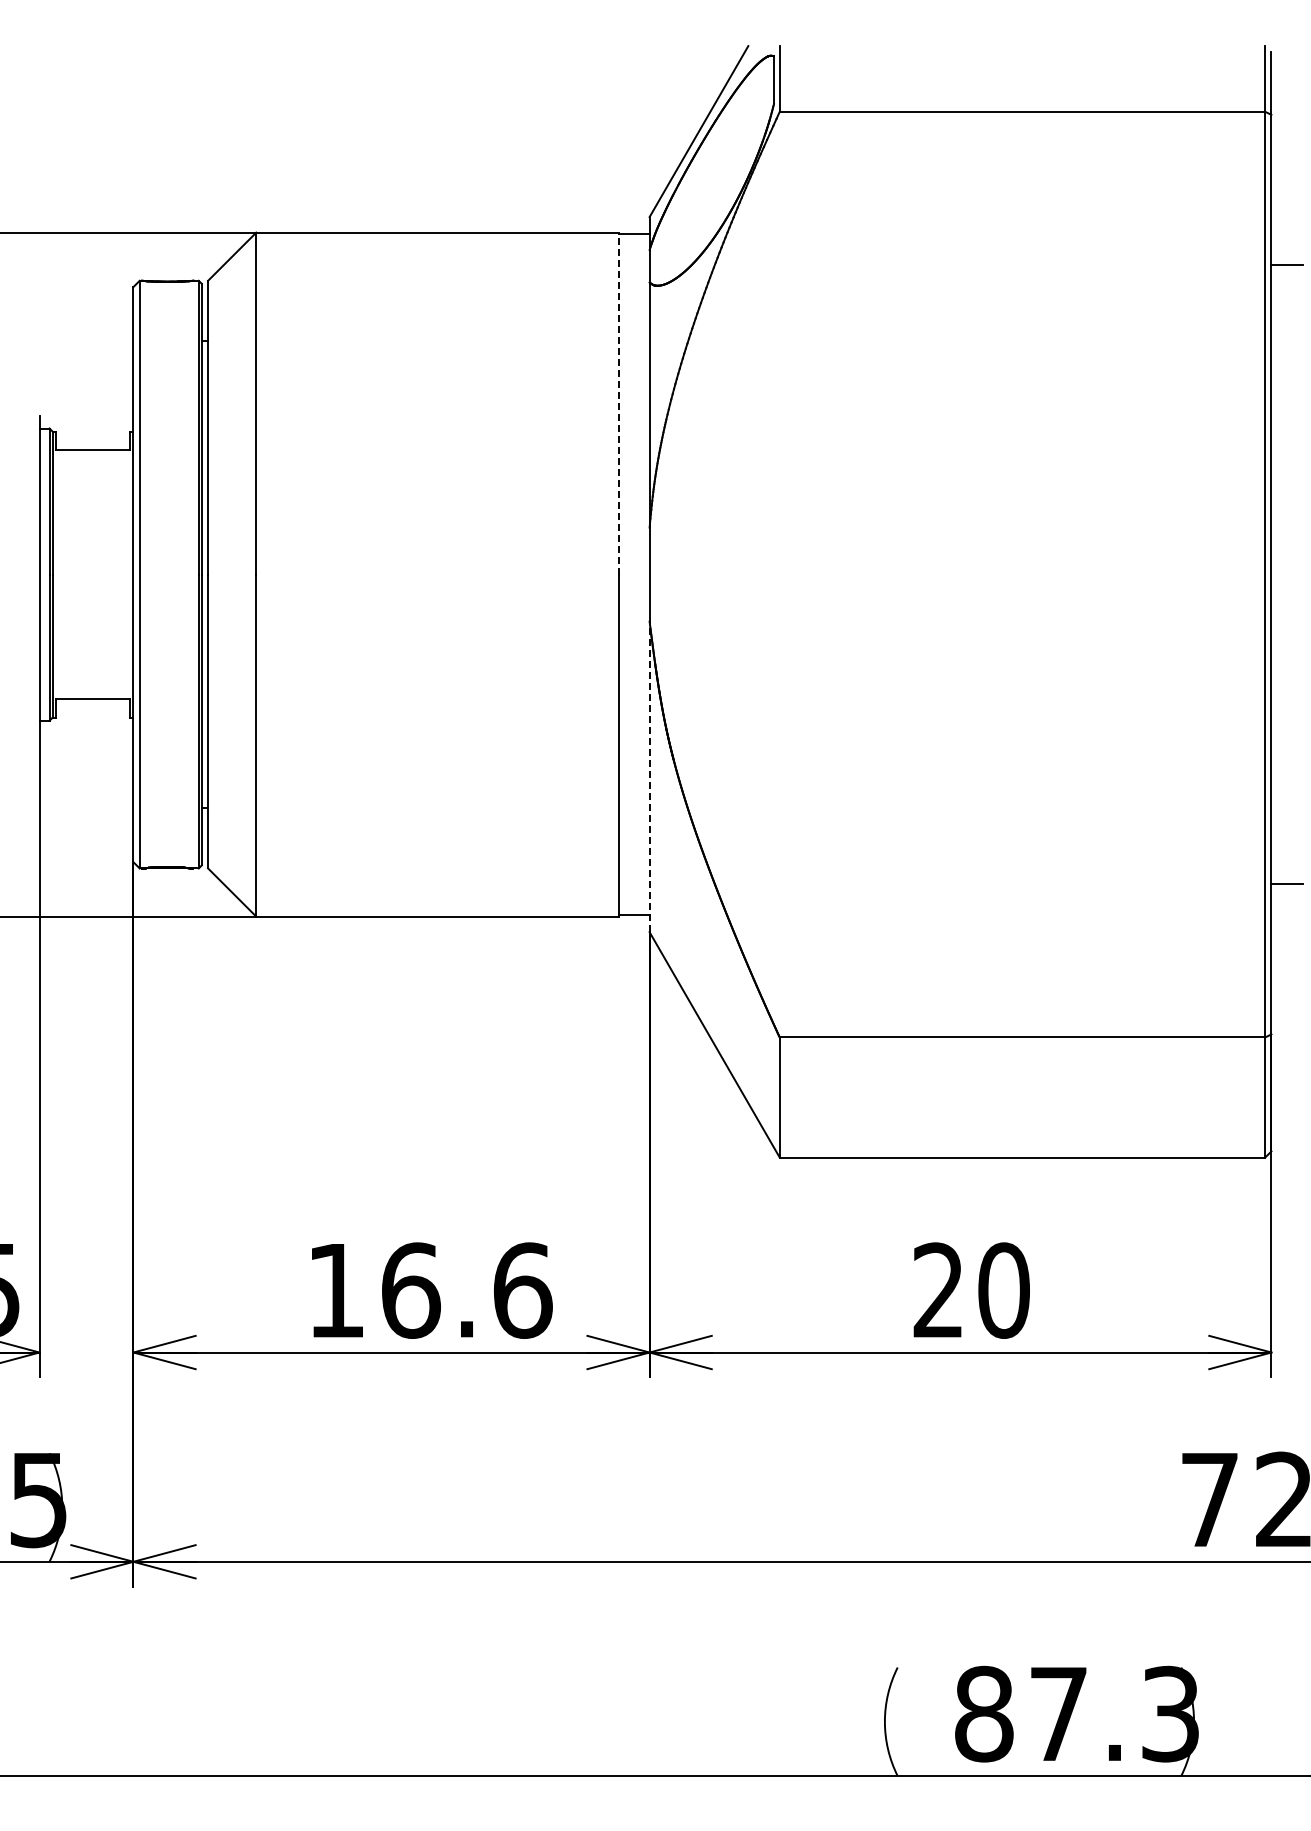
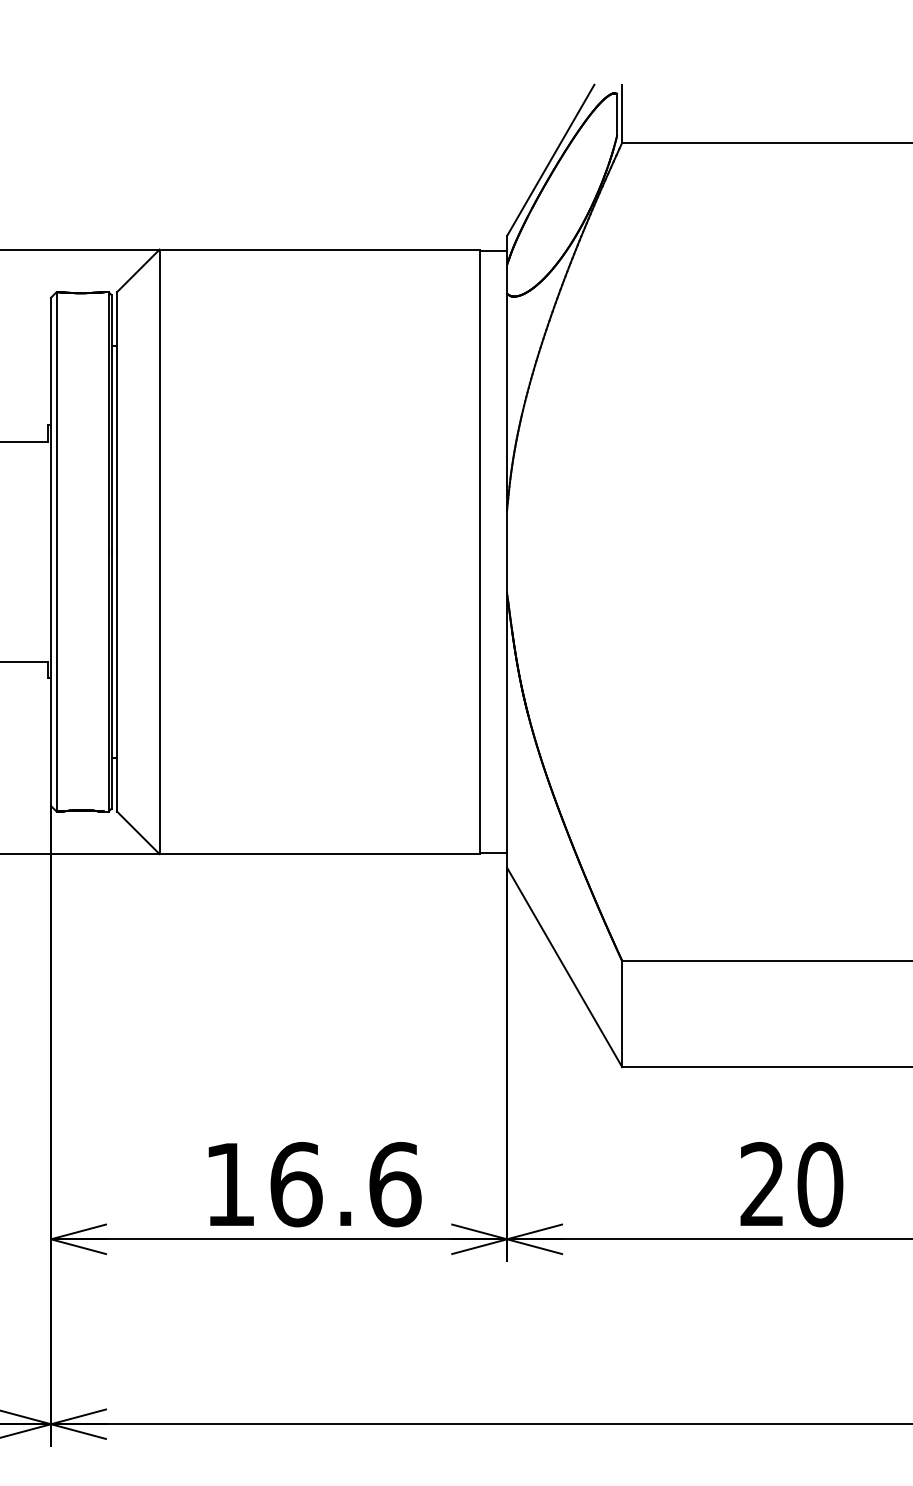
line: (618, 403) -> (479, 400), dashed -> solid
line: (649, 776) -> (507, 730), dashed -> solid

